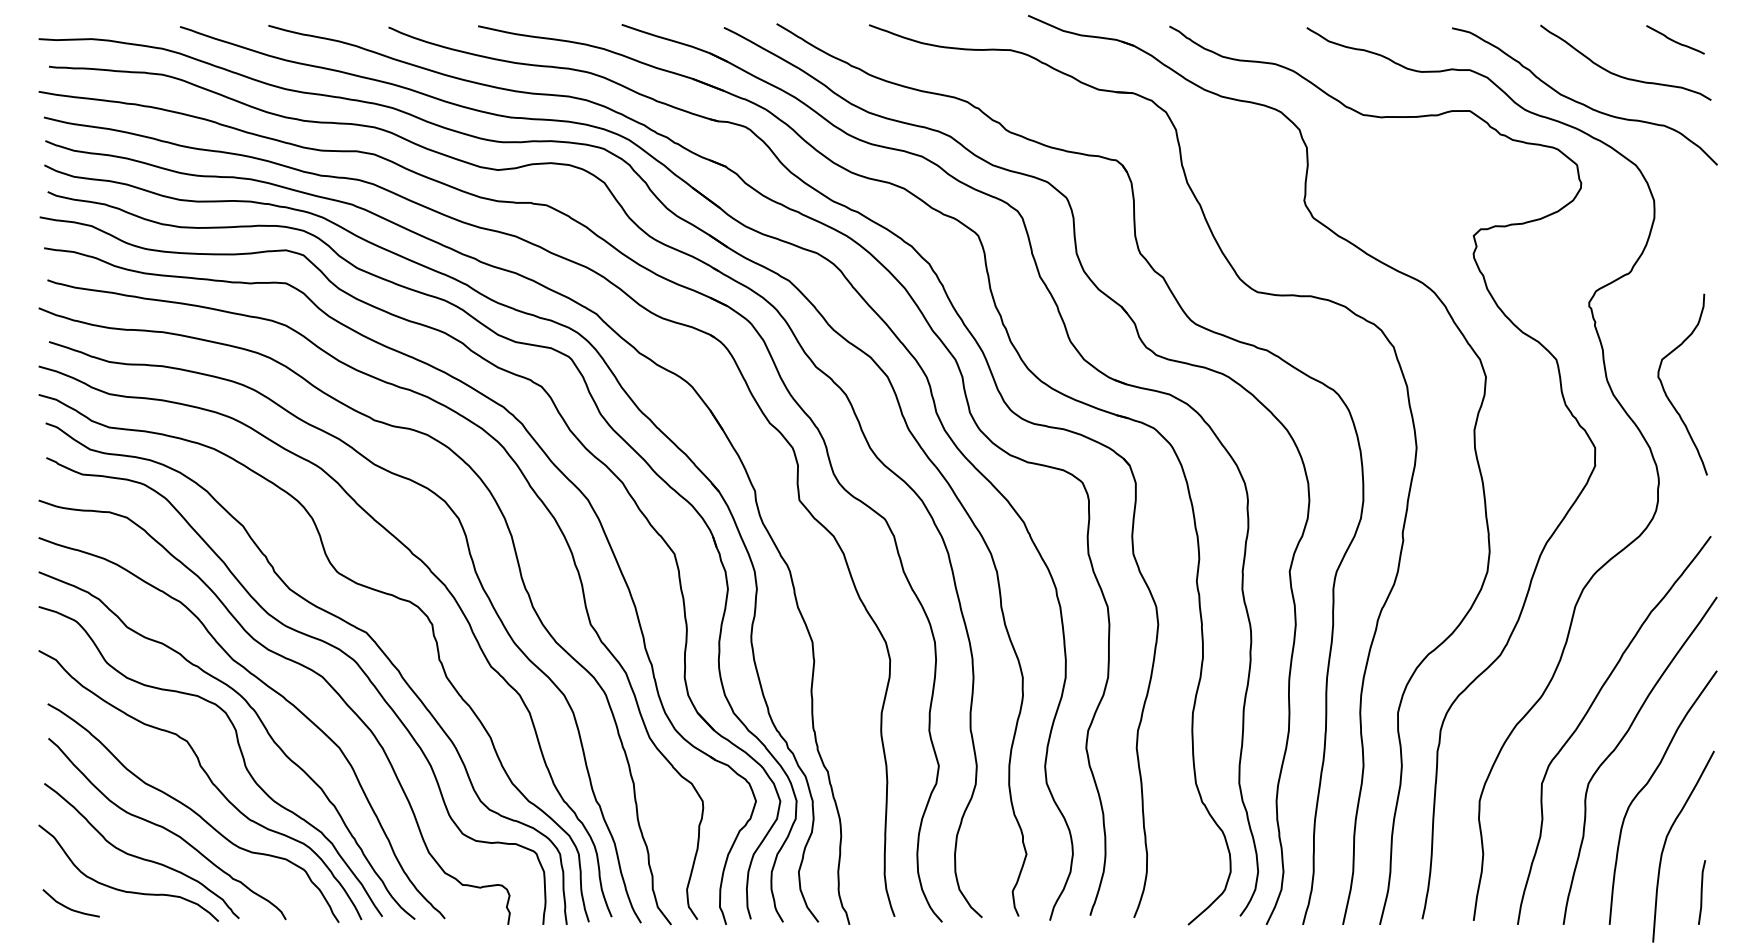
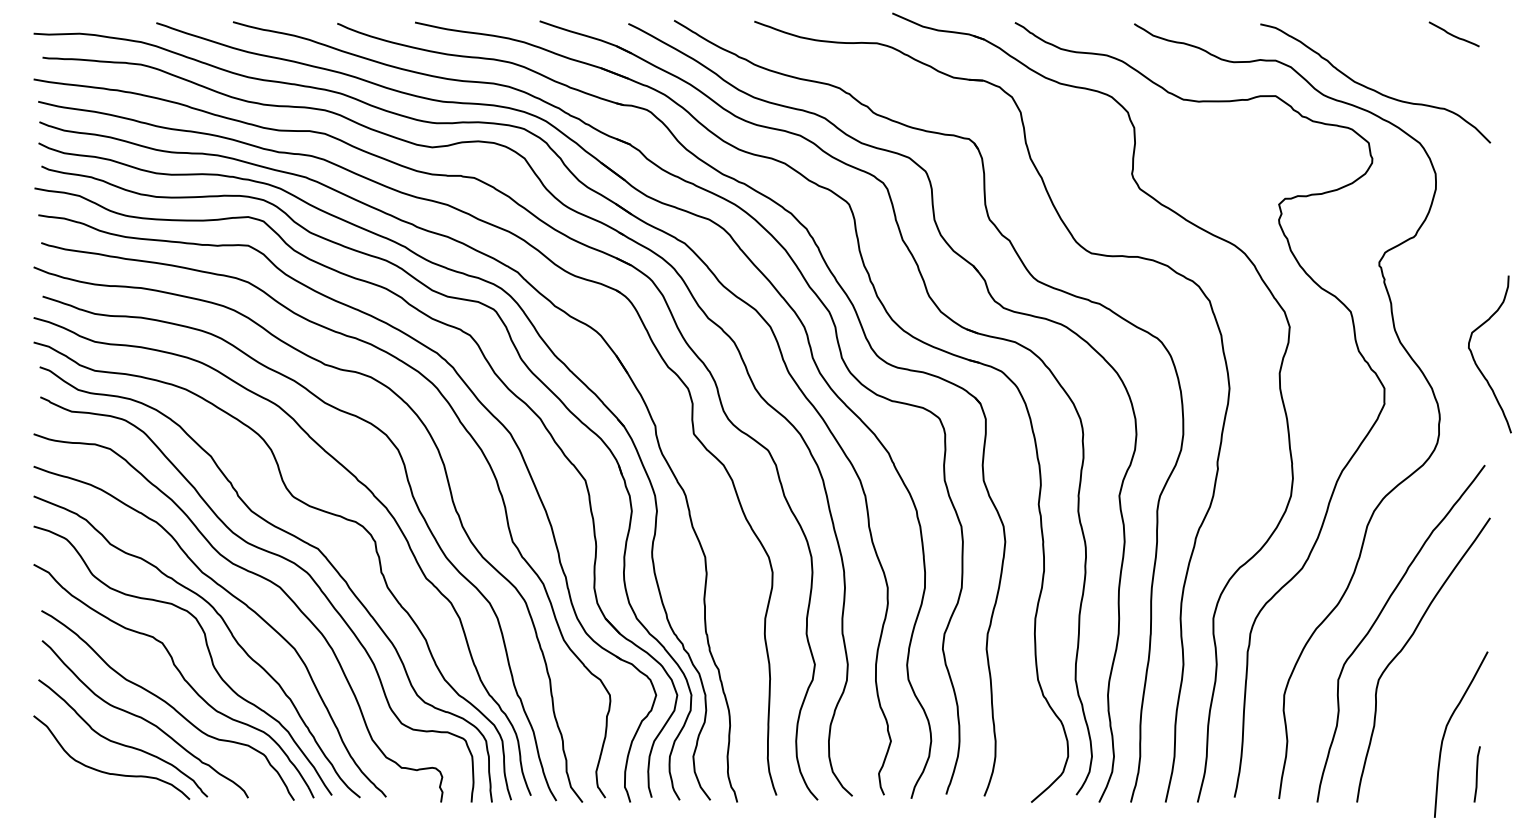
curve: (1618, 74) -> (1404, 64), removed
curve: (1666, 393) -> (1475, 362), moved
curve: (1648, 783) -> (1430, 679), removed
curve: (69, 907) -> (60, 787), removed

